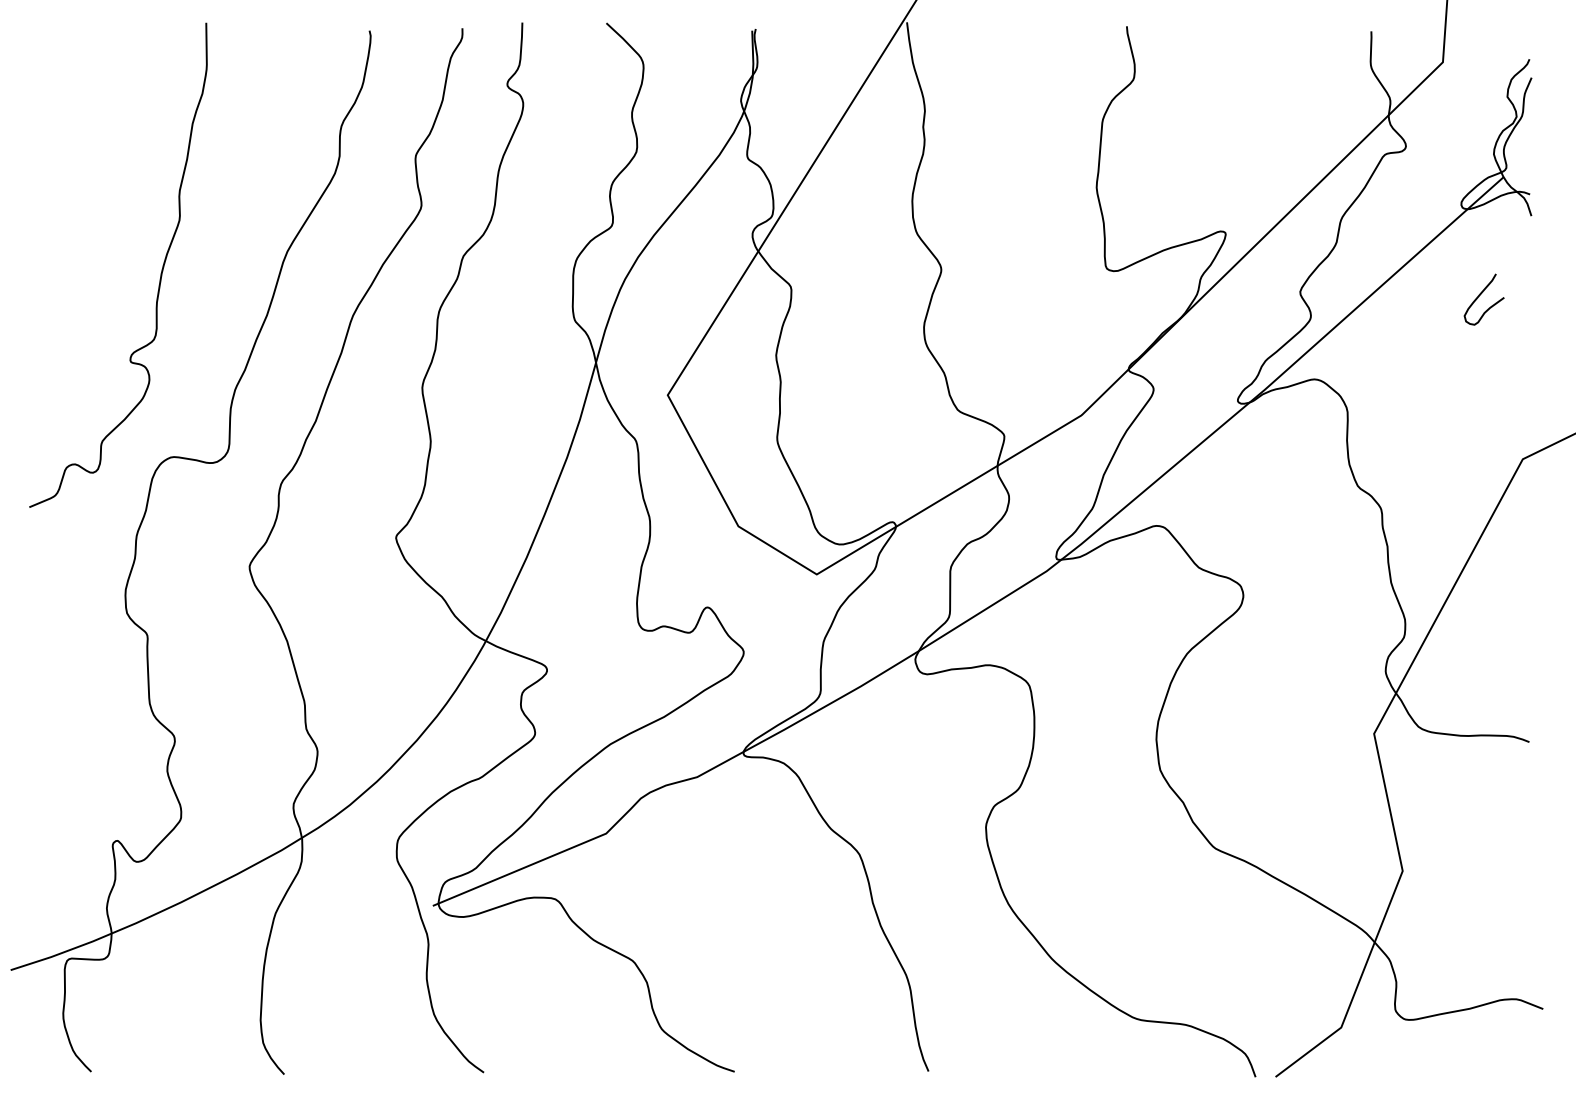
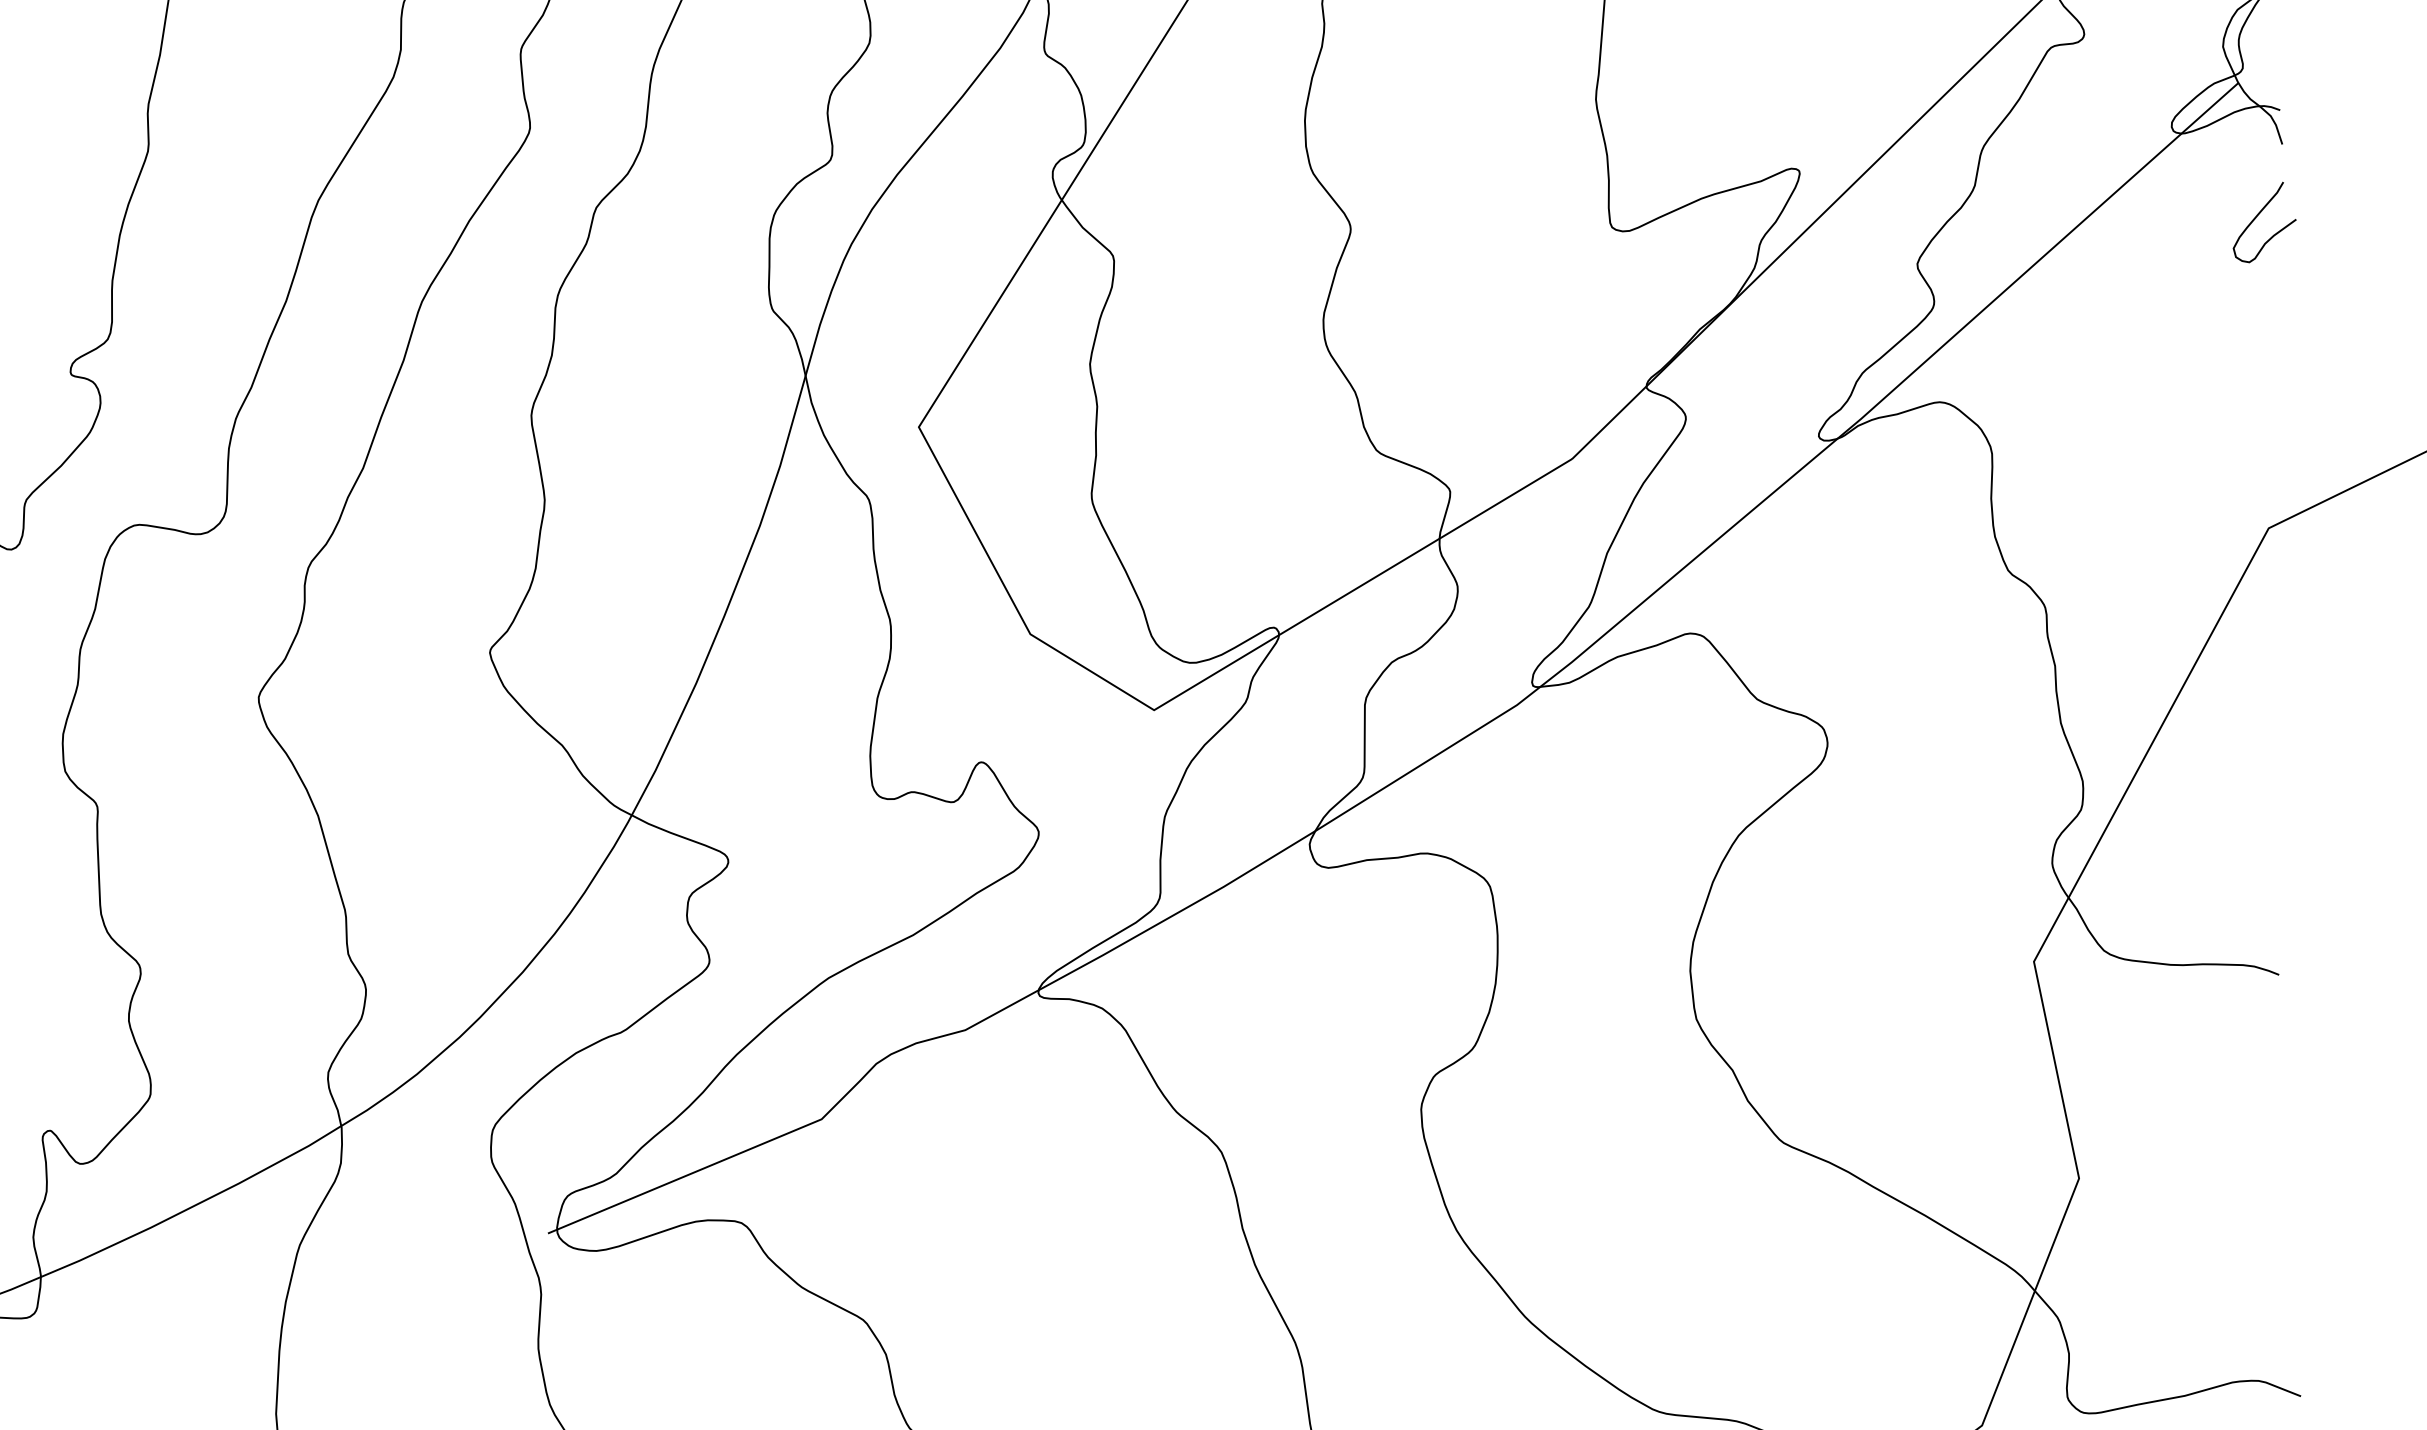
curve: (1480, 295) -> (2258, 216), moved

